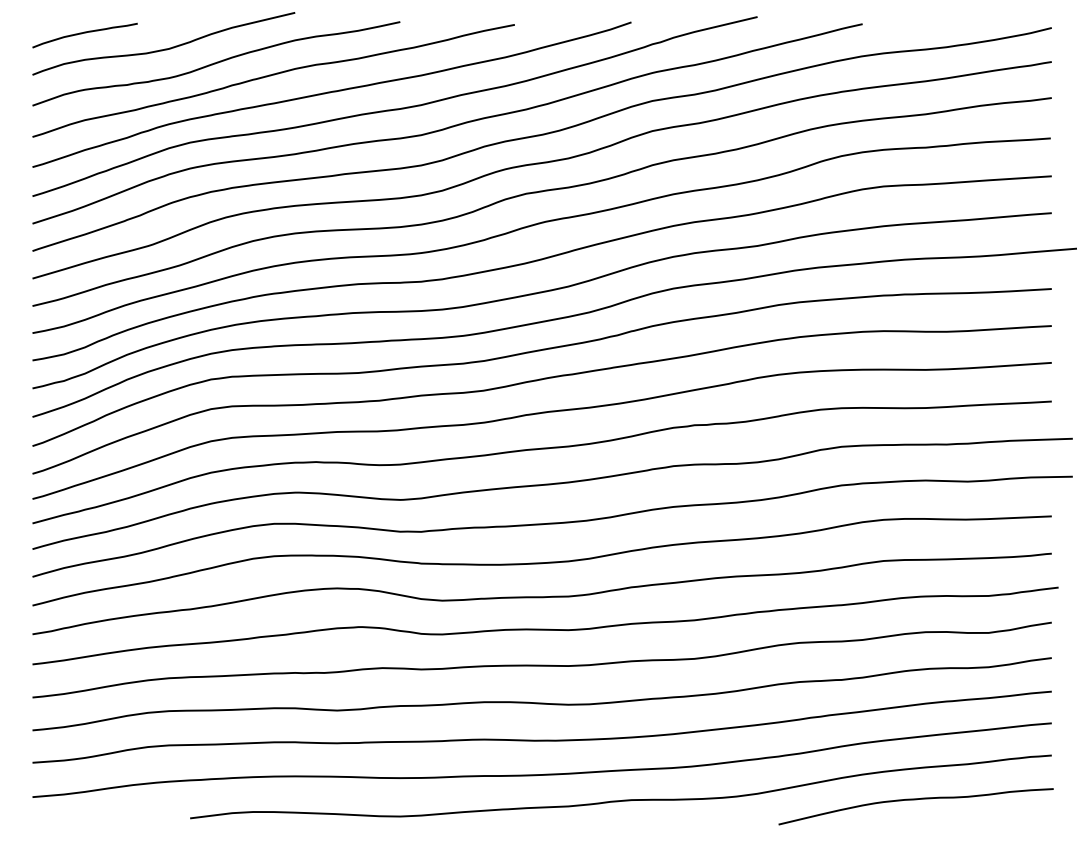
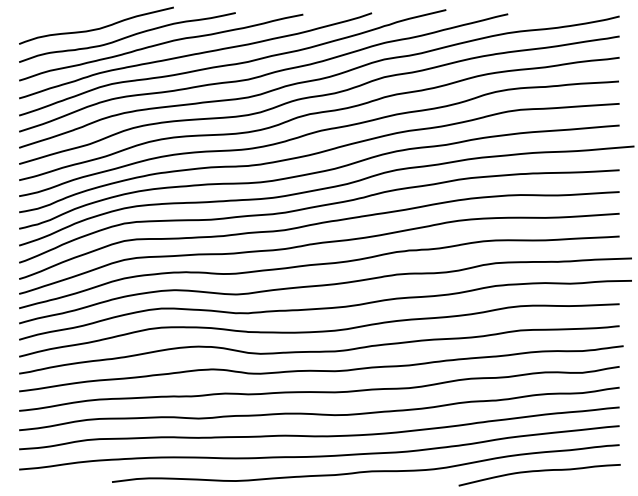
curve: (85, 33) -> (50, 19), removed

